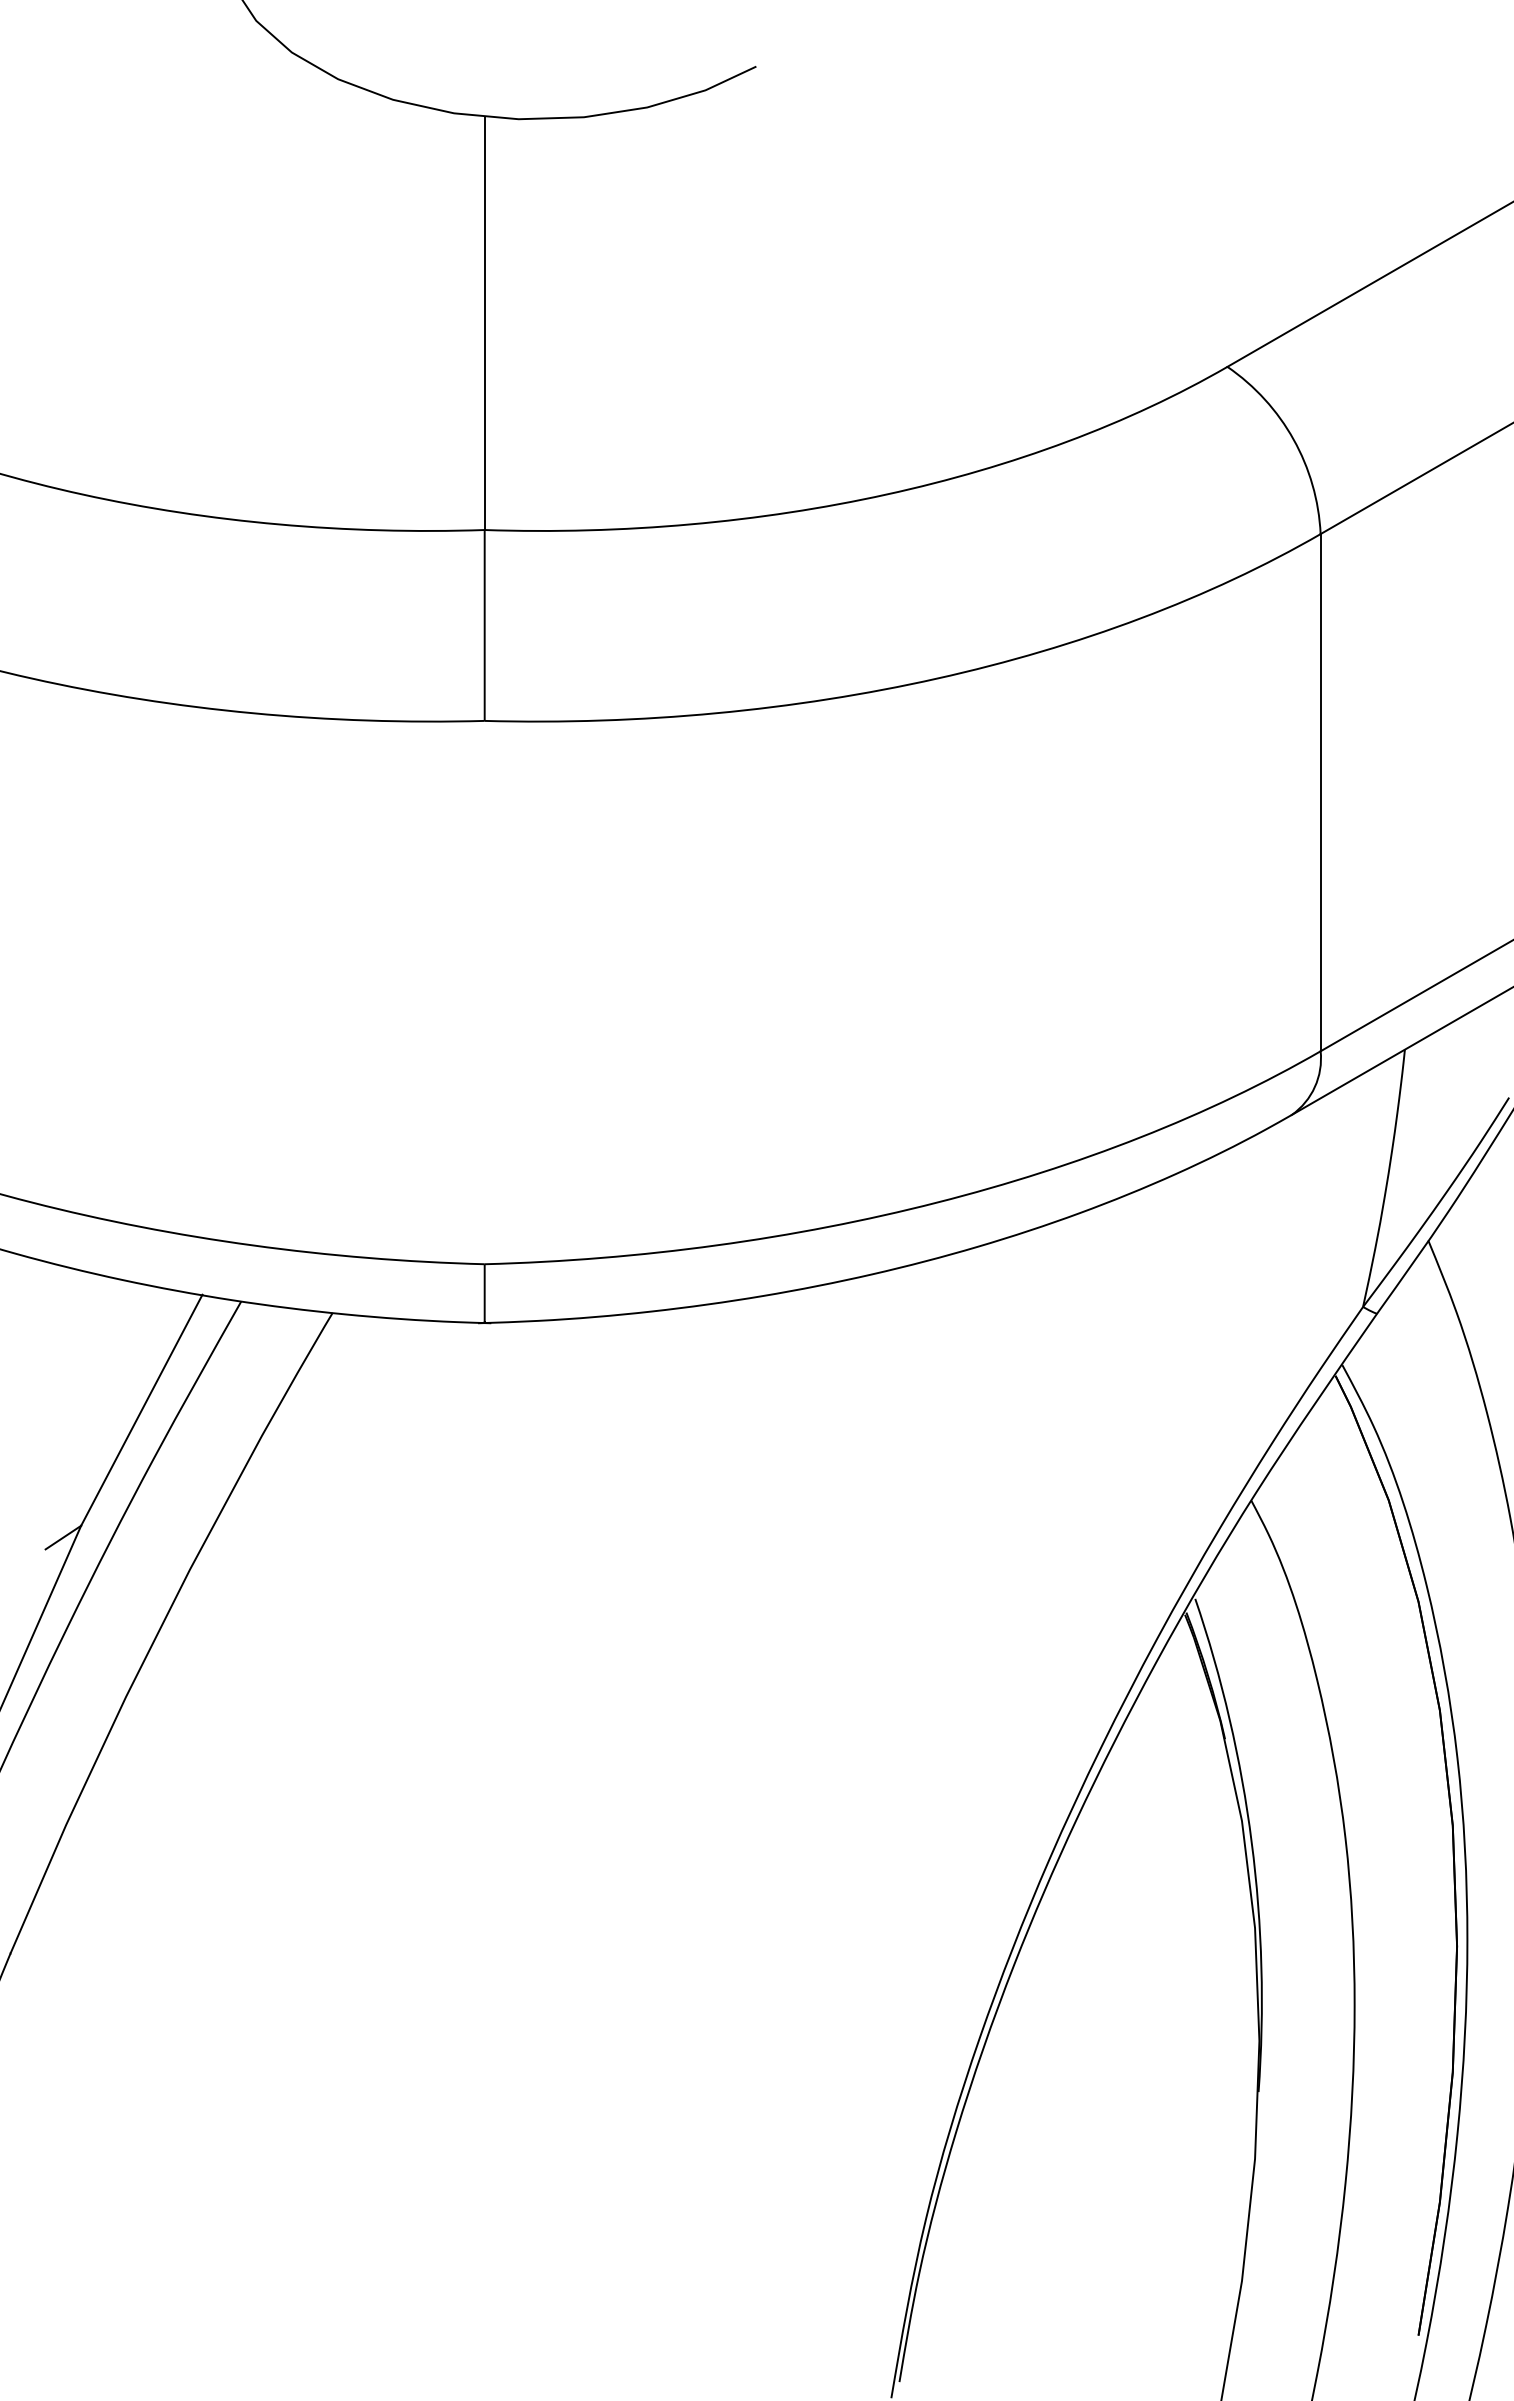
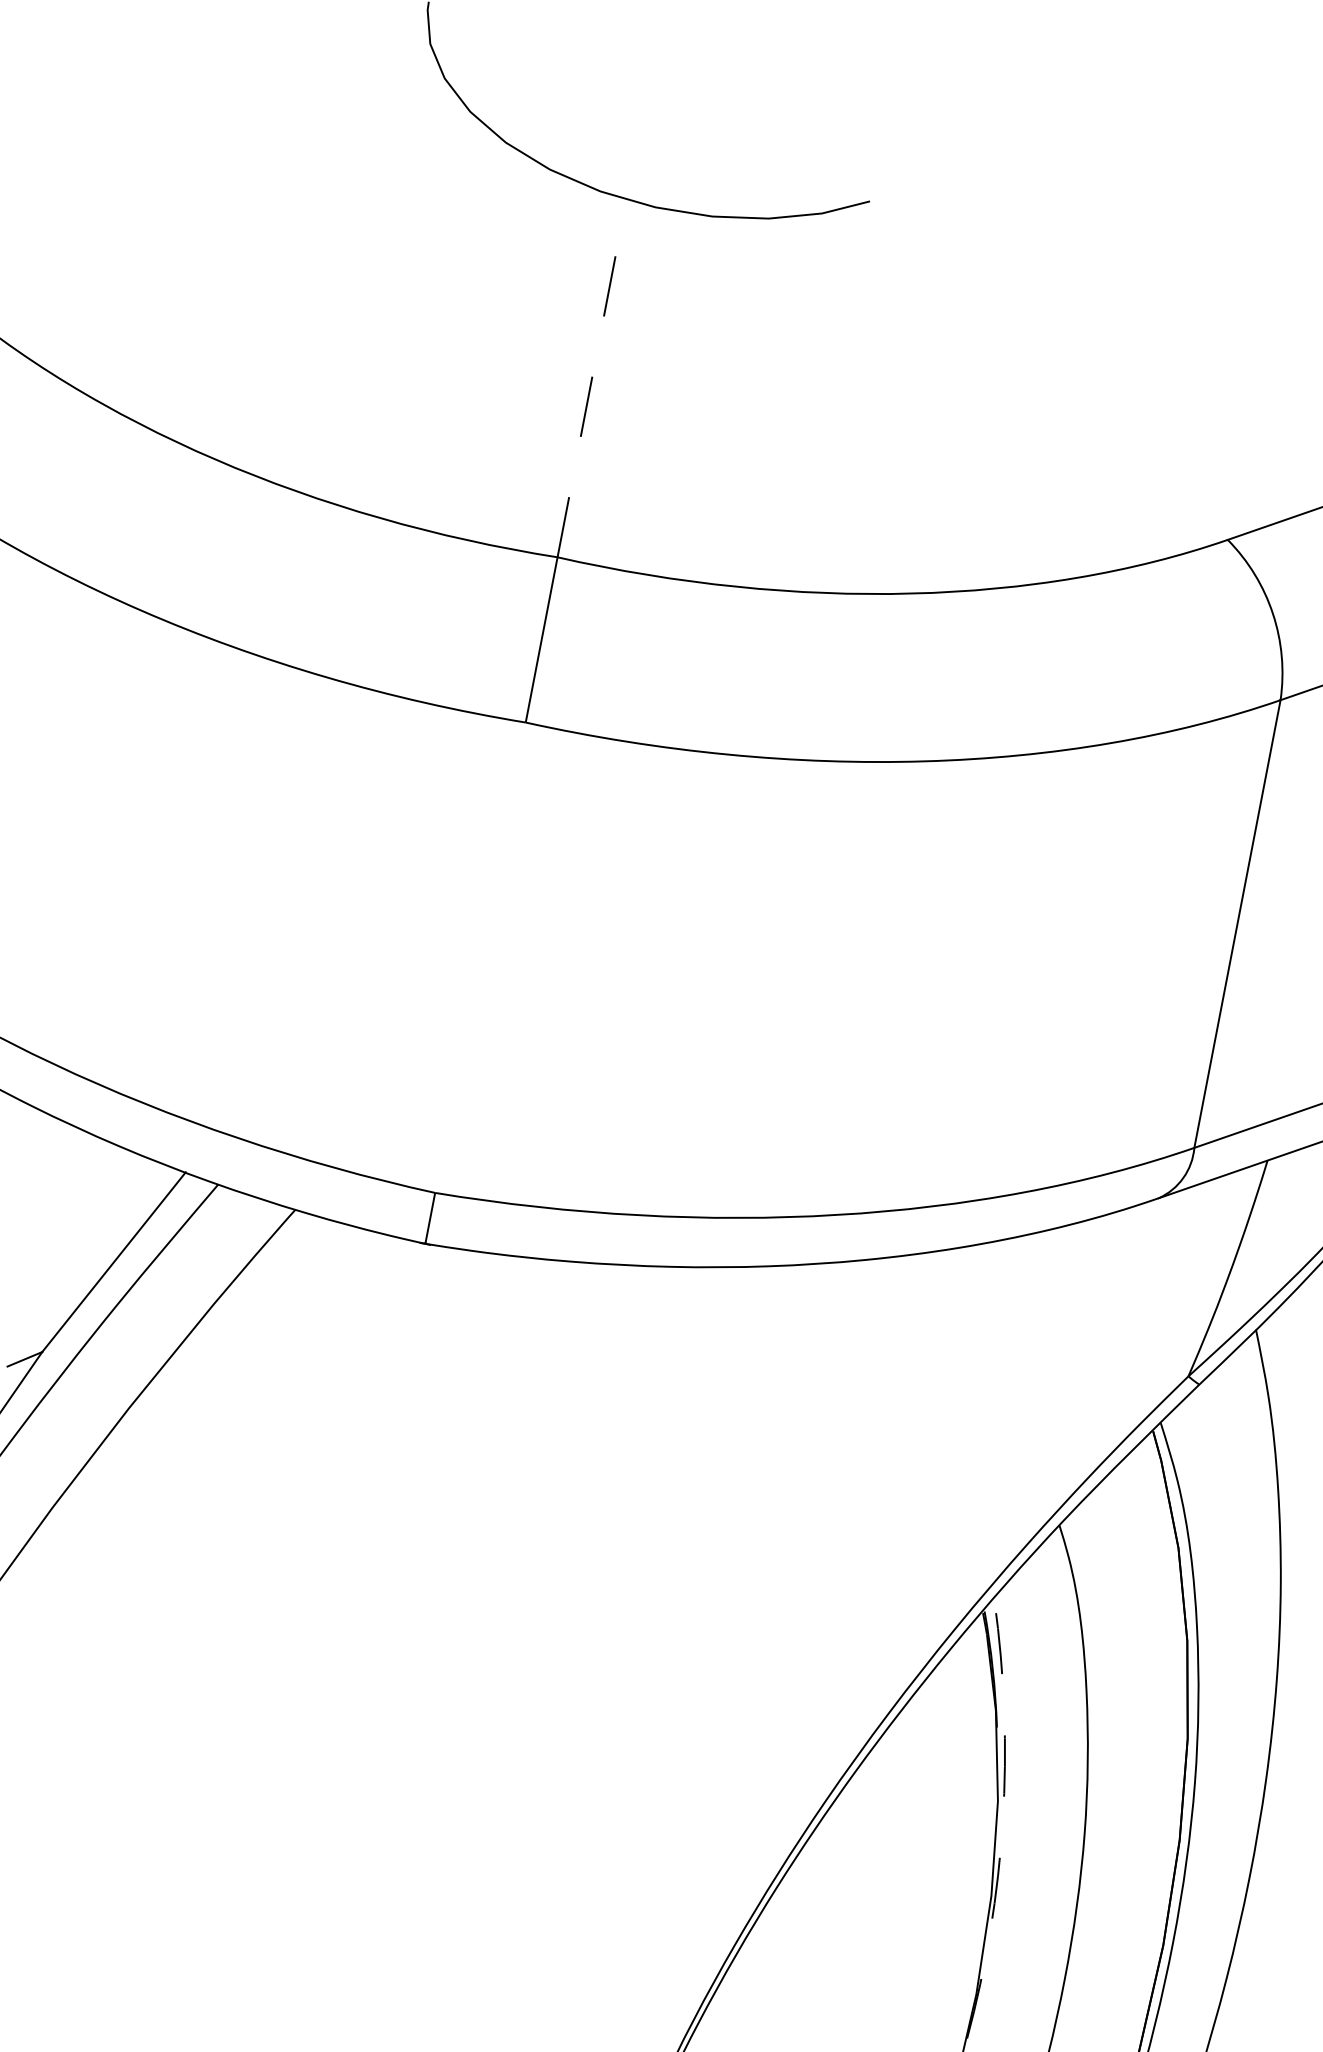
line: (484, 323) -> (591, 378), solid -> dashed
arc: (1251, 1842) -> (1002, 1821), solid -> dashed

